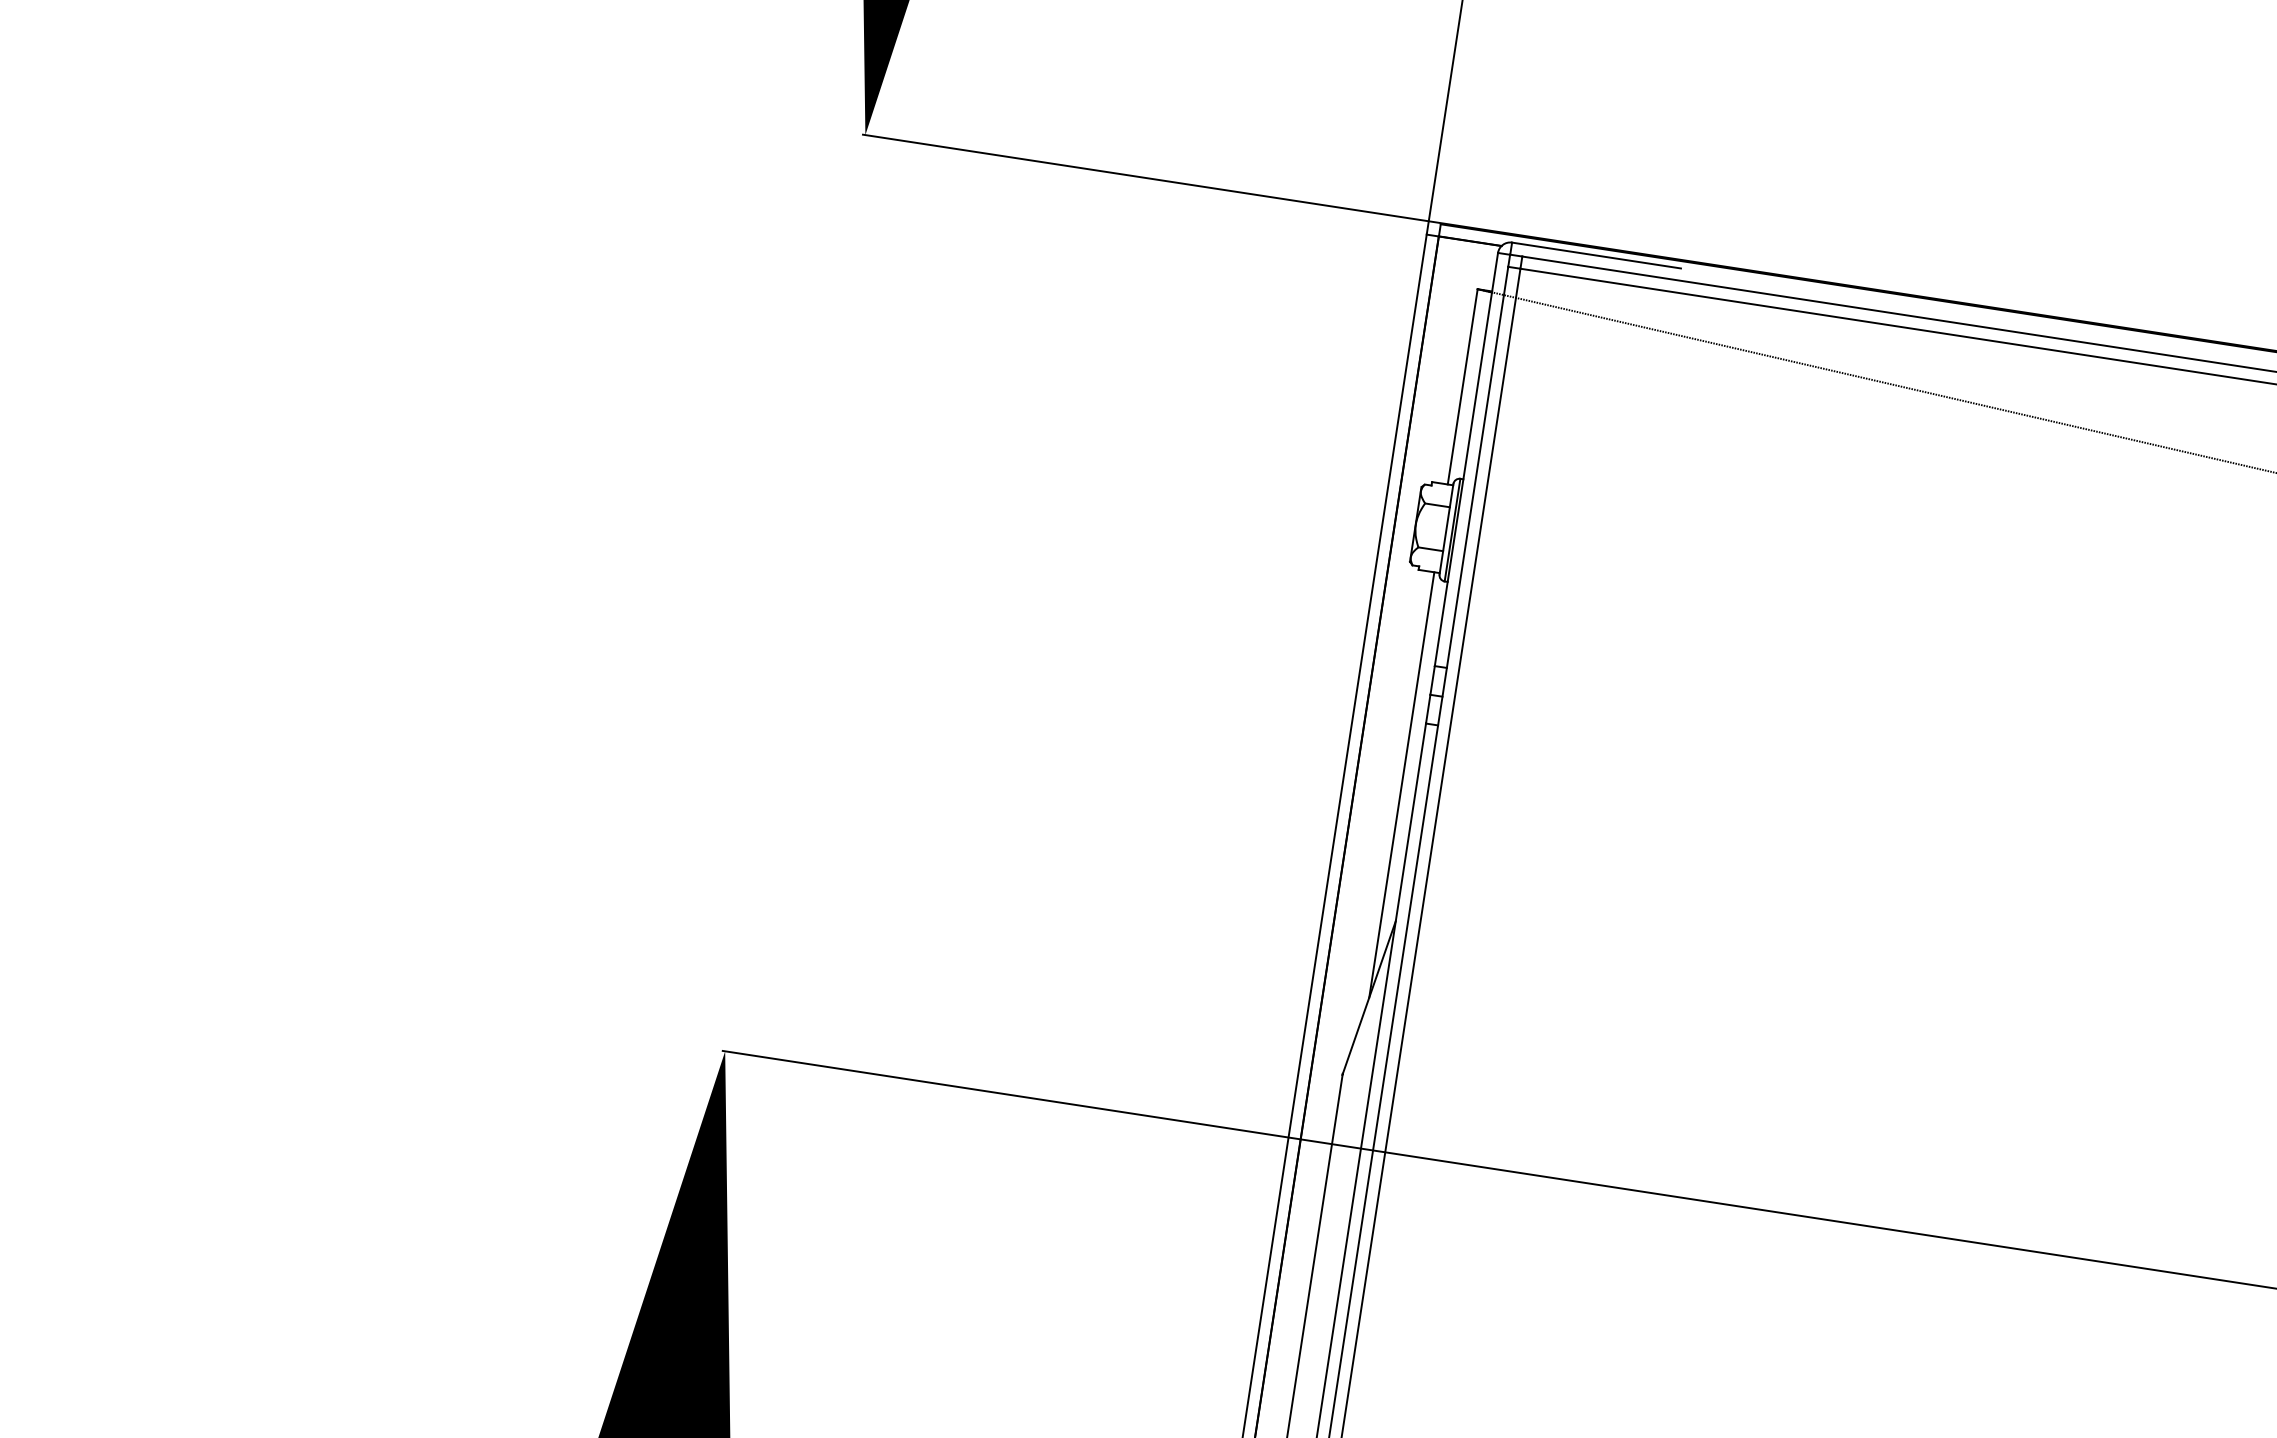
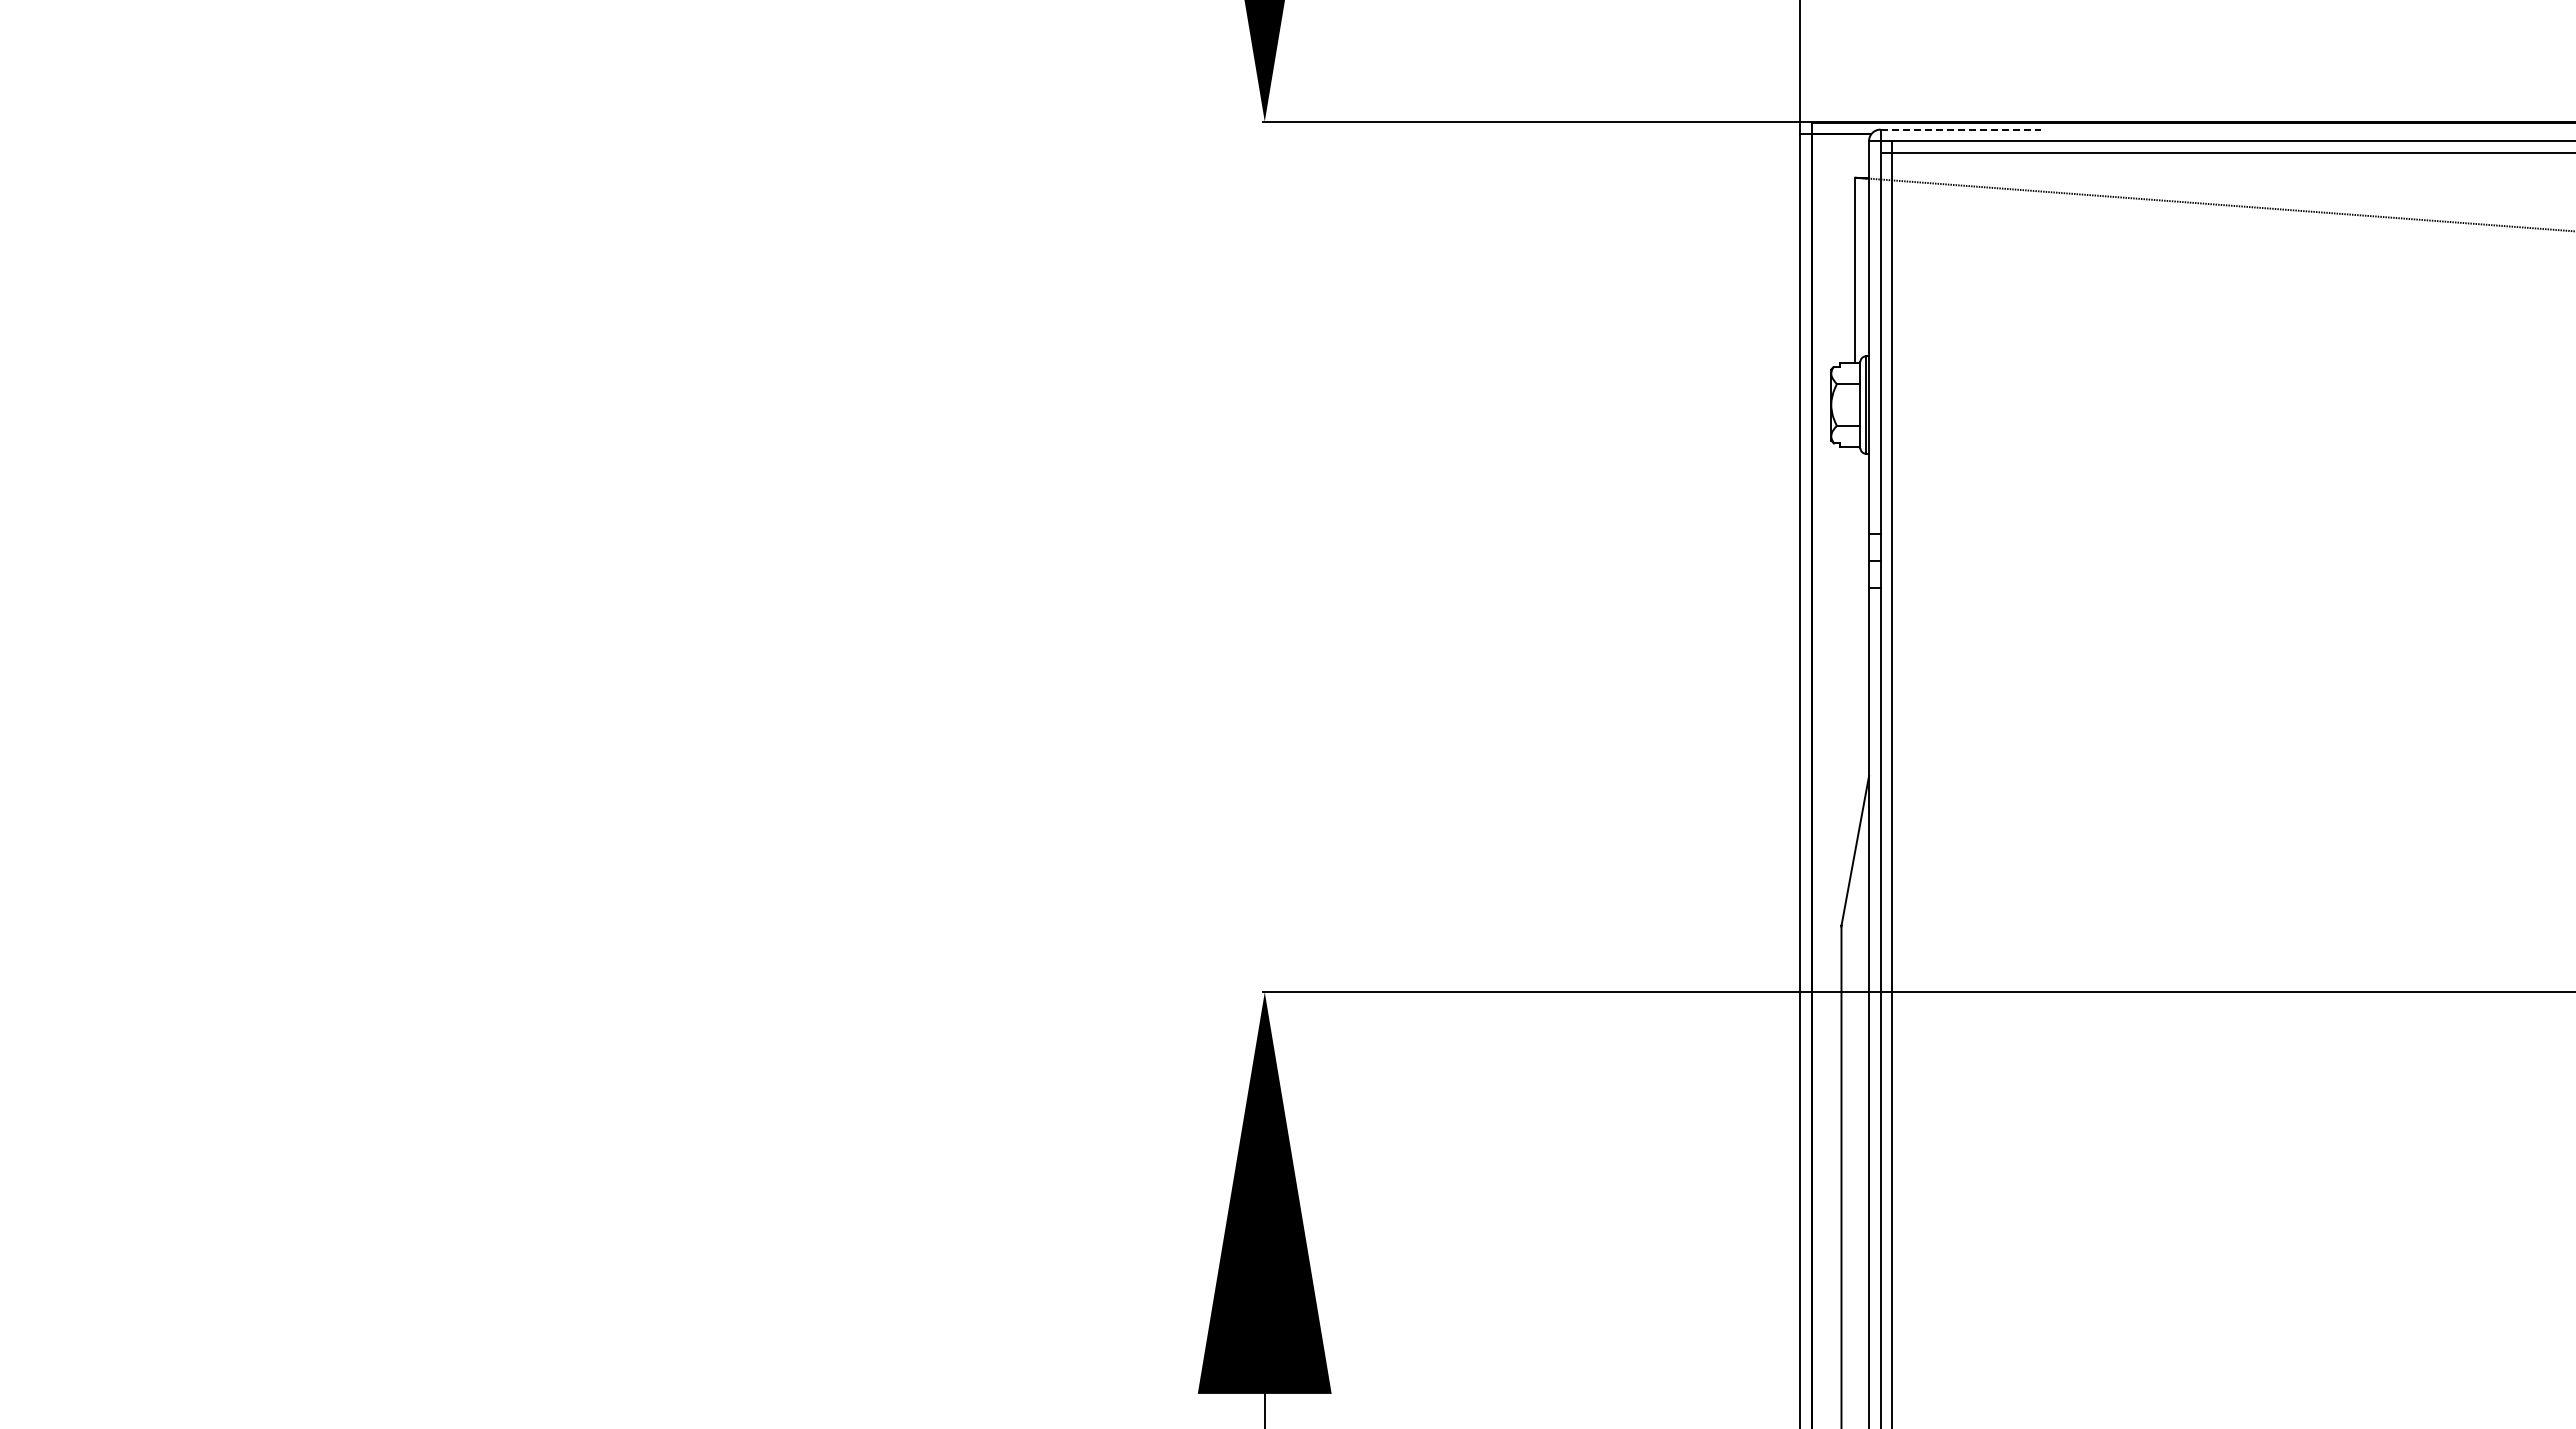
line: (1597, 255) -> (1961, 129), solid -> dashed
line: (1402, 784) -> (1855, 648), removed

